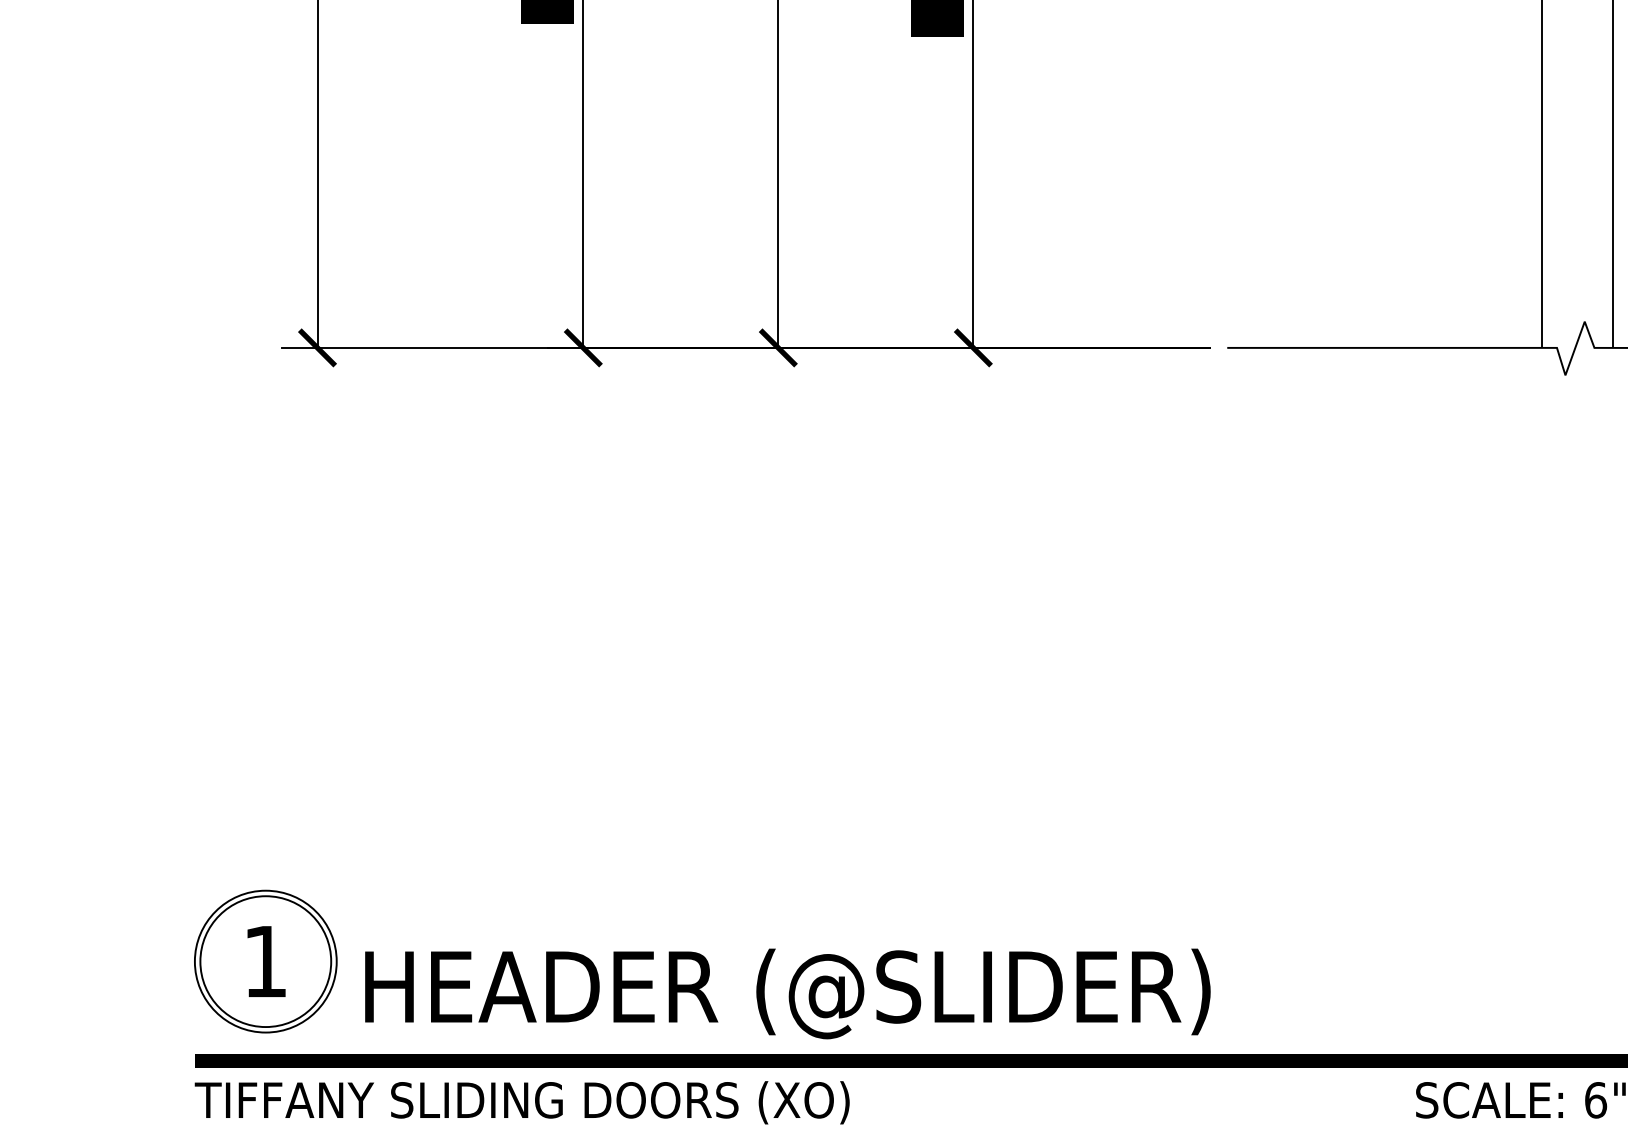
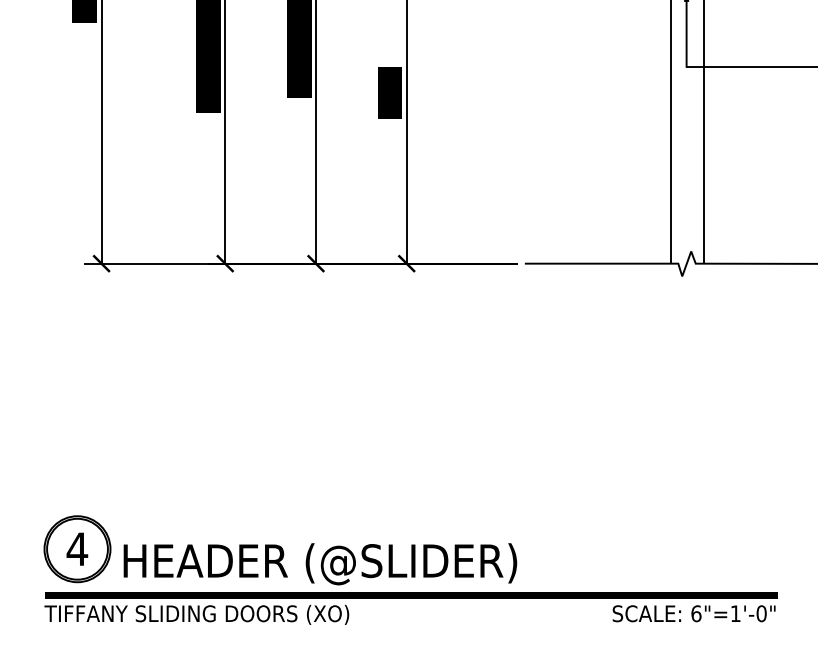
text: (265, 960) -> (77, 548), 1 -> 4

